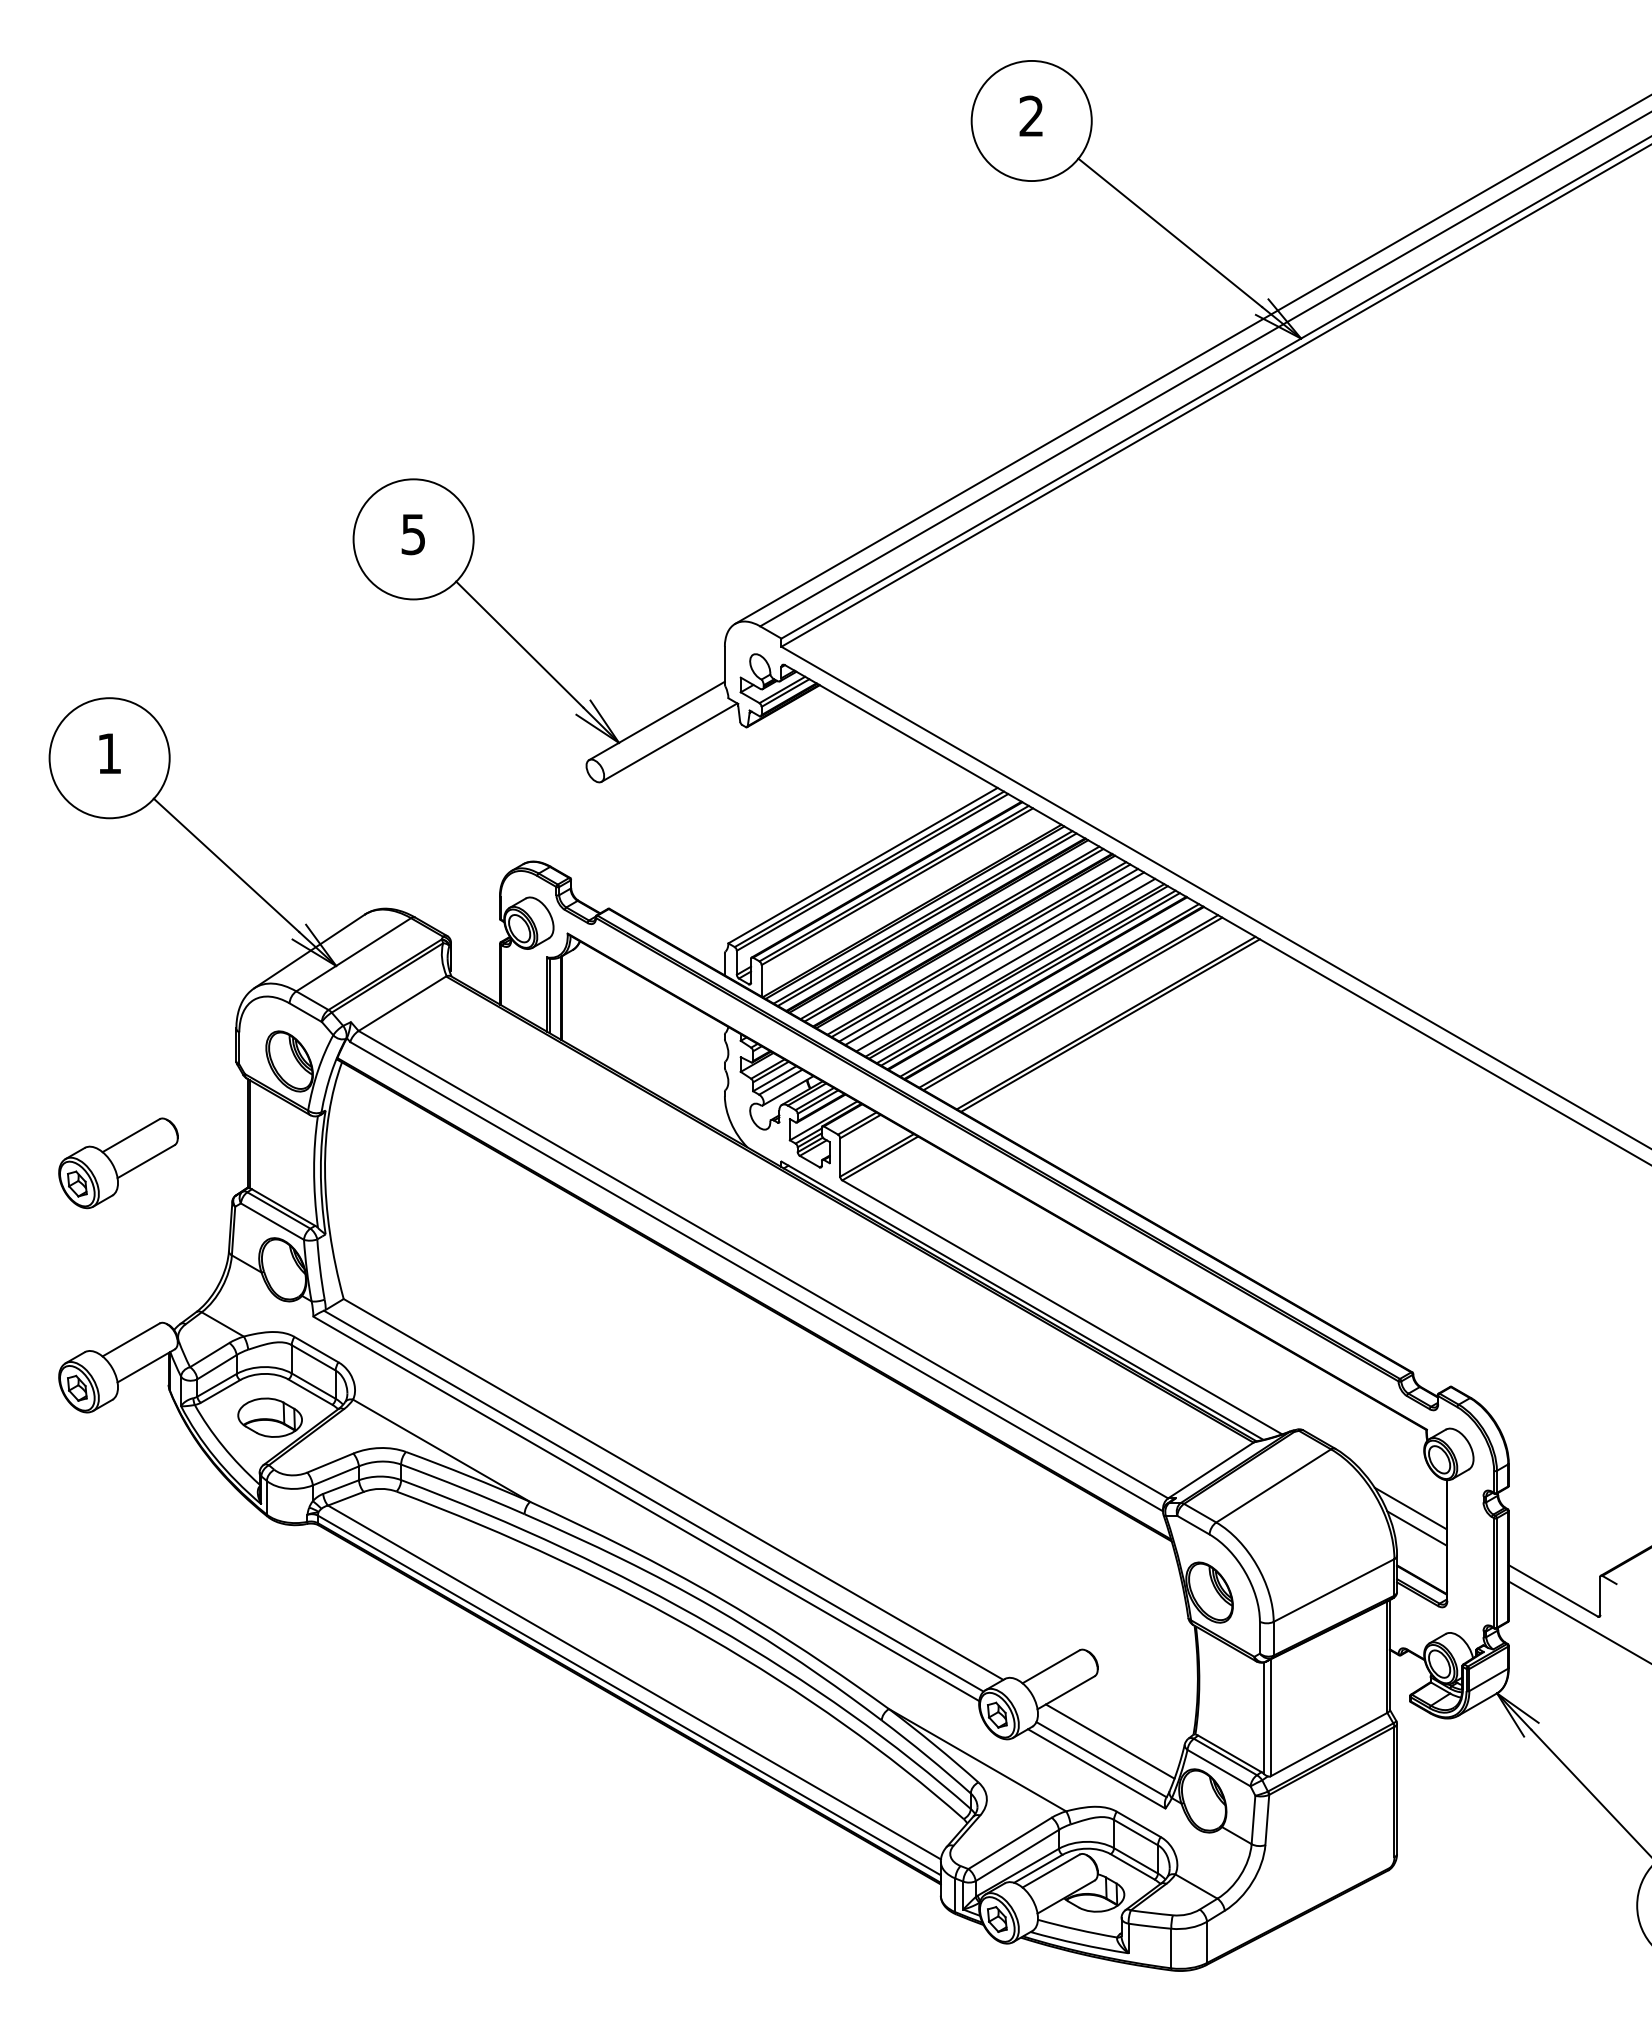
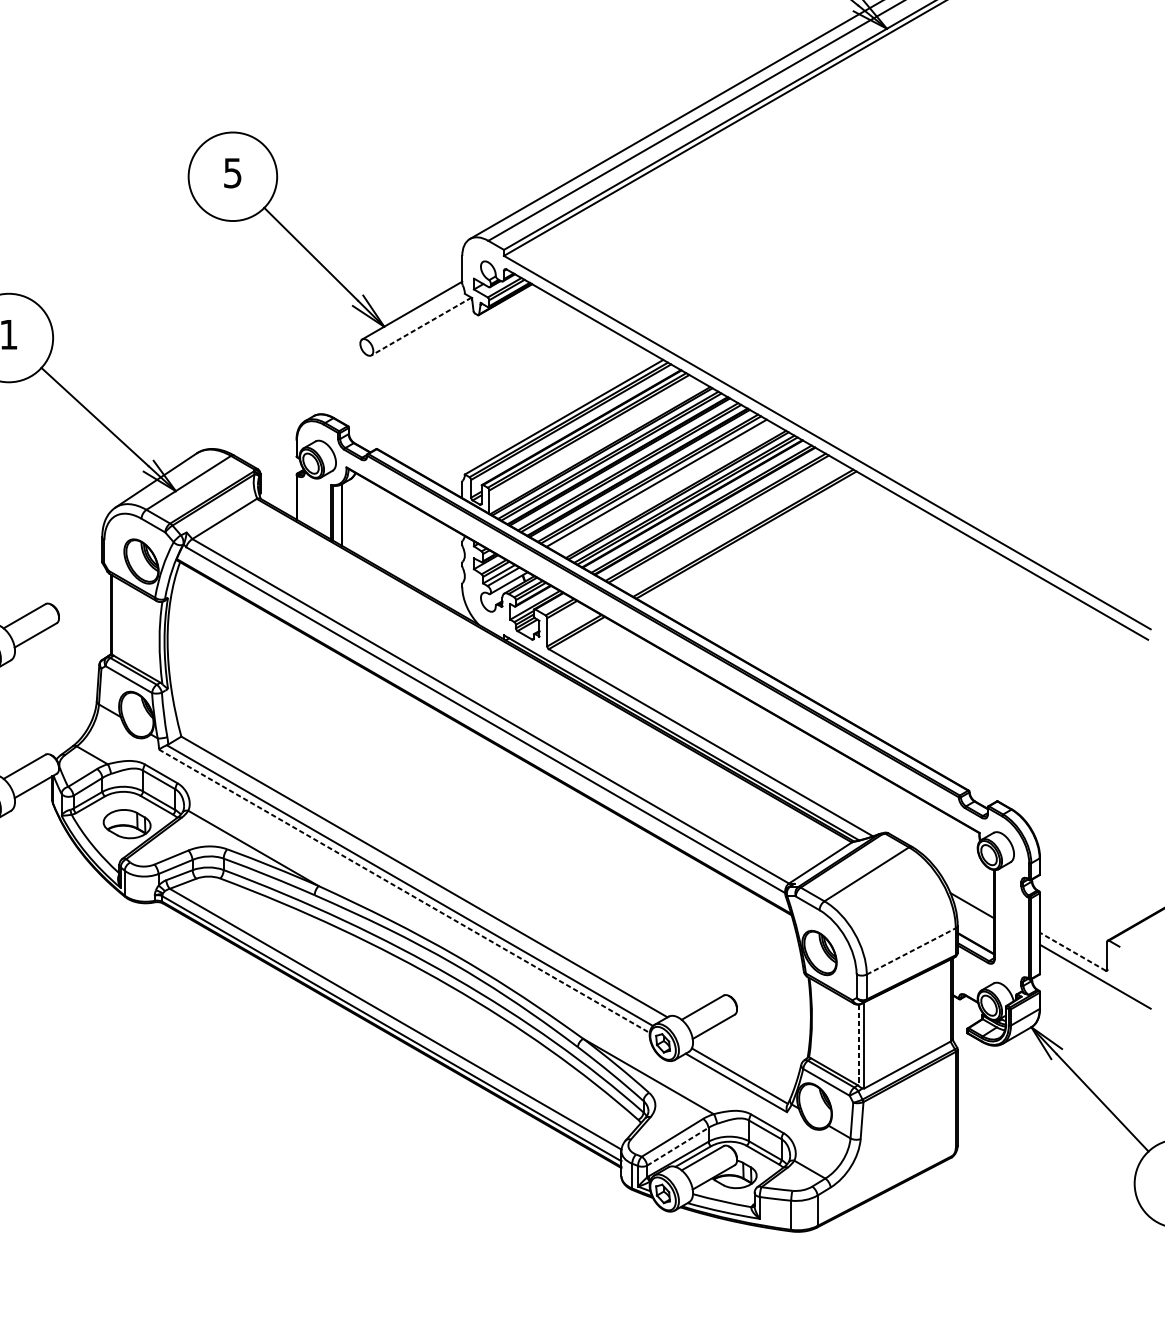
line: (669, 742) -> (421, 326), solid -> dashed
line: (994, 958) -> (661, 485), removed
line: (1005, 964) -> (669, 490), removed
line: (1410, 1508) -> (967, 891), removed
line: (646, 1509) -> (404, 891), solid -> dashed
line: (1334, 1590) -> (911, 951), solid -> dashed
line: (1553, 1590) -> (1072, 951), solid -> dashed
line: (1263, 1718) -> (859, 1045), solid -> dashed
line: (1109, 1741) -> (745, 1062), removed
line: (1017, 1855) -> (677, 1146), solid -> dashed

